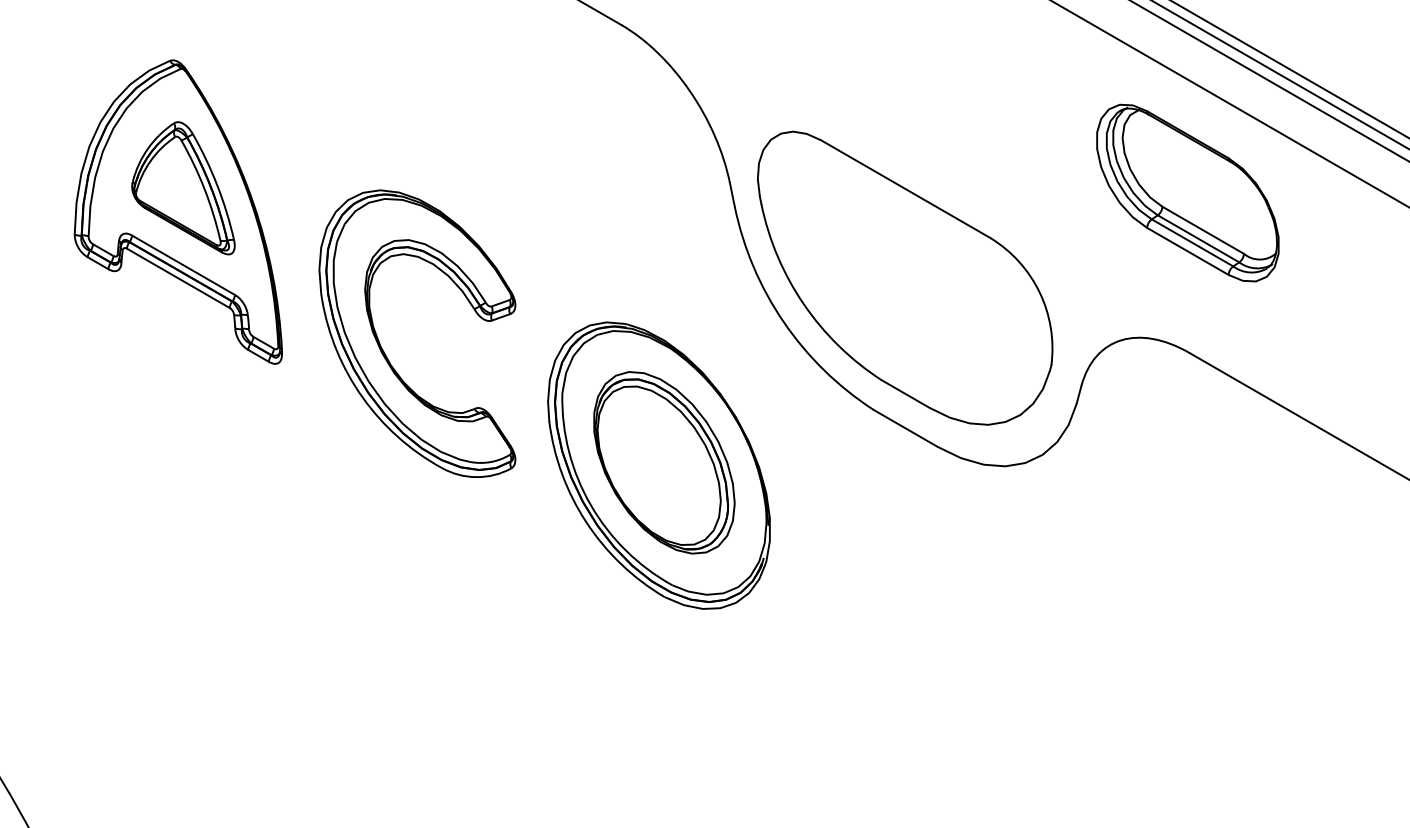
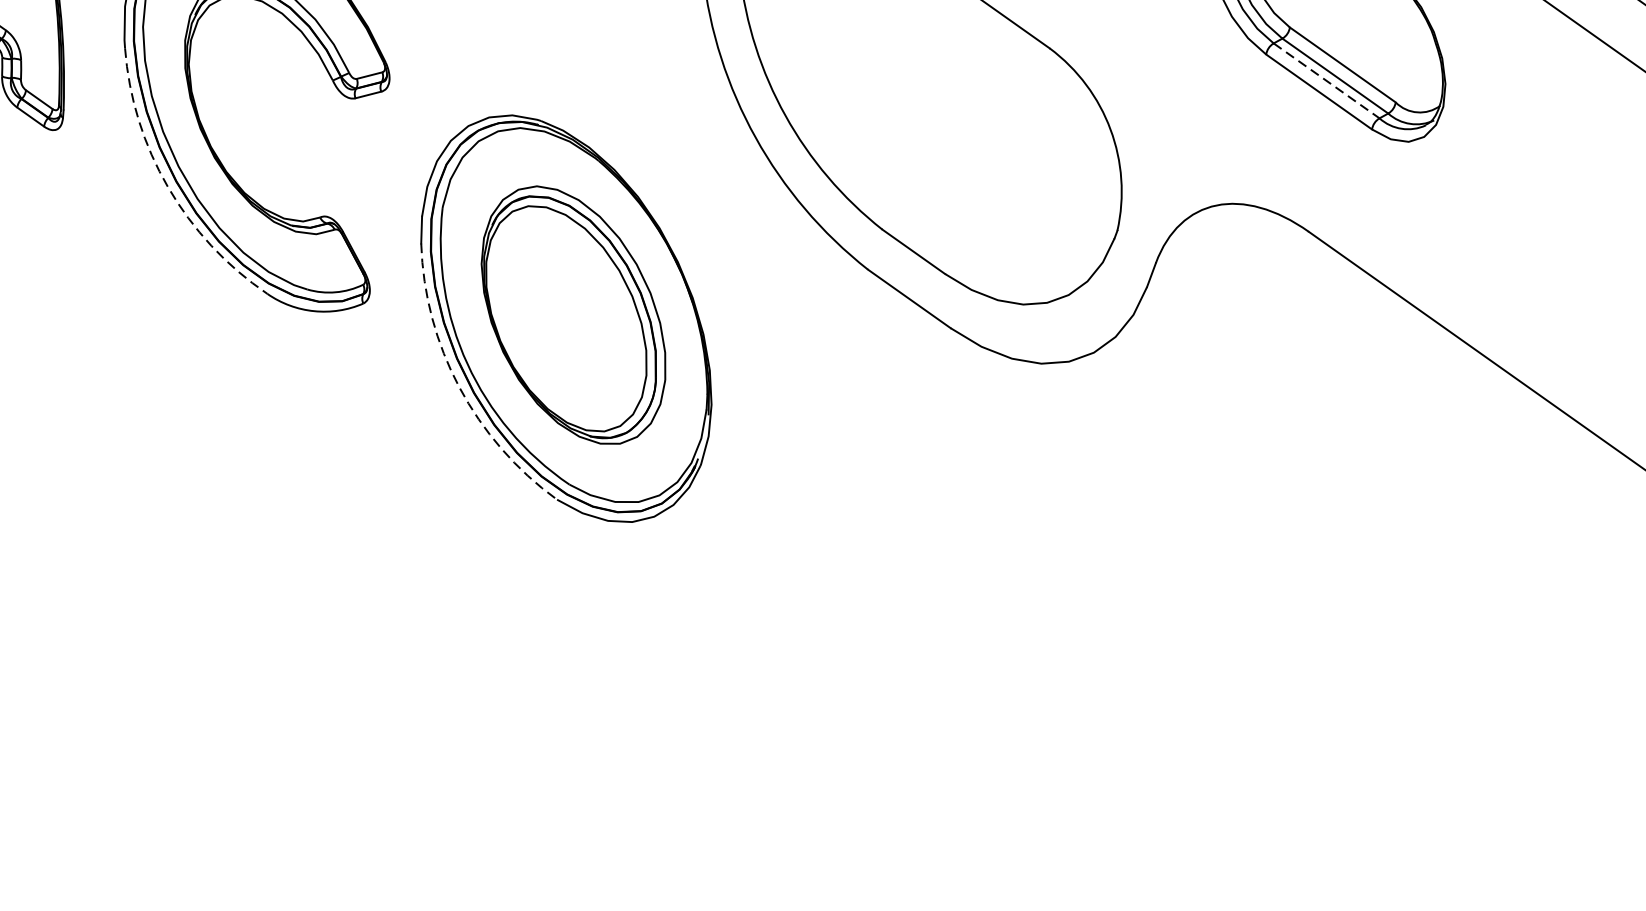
line: (1192, 243) -> (1326, 81), solid -> dashed
arc: (362, 397) -> (167, 187), solid -> dashed
arc: (586, 522) -> (459, 387), solid -> dashed

